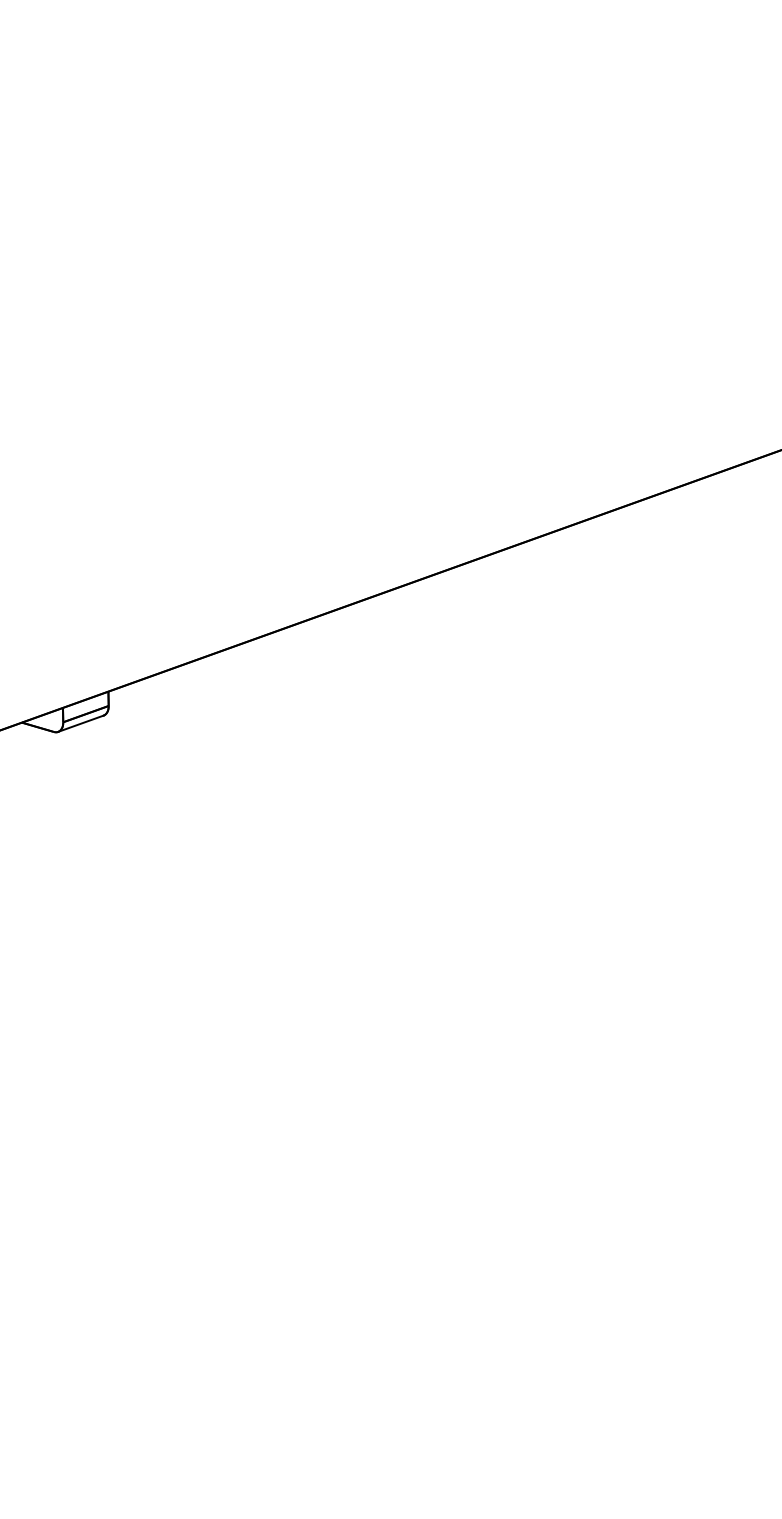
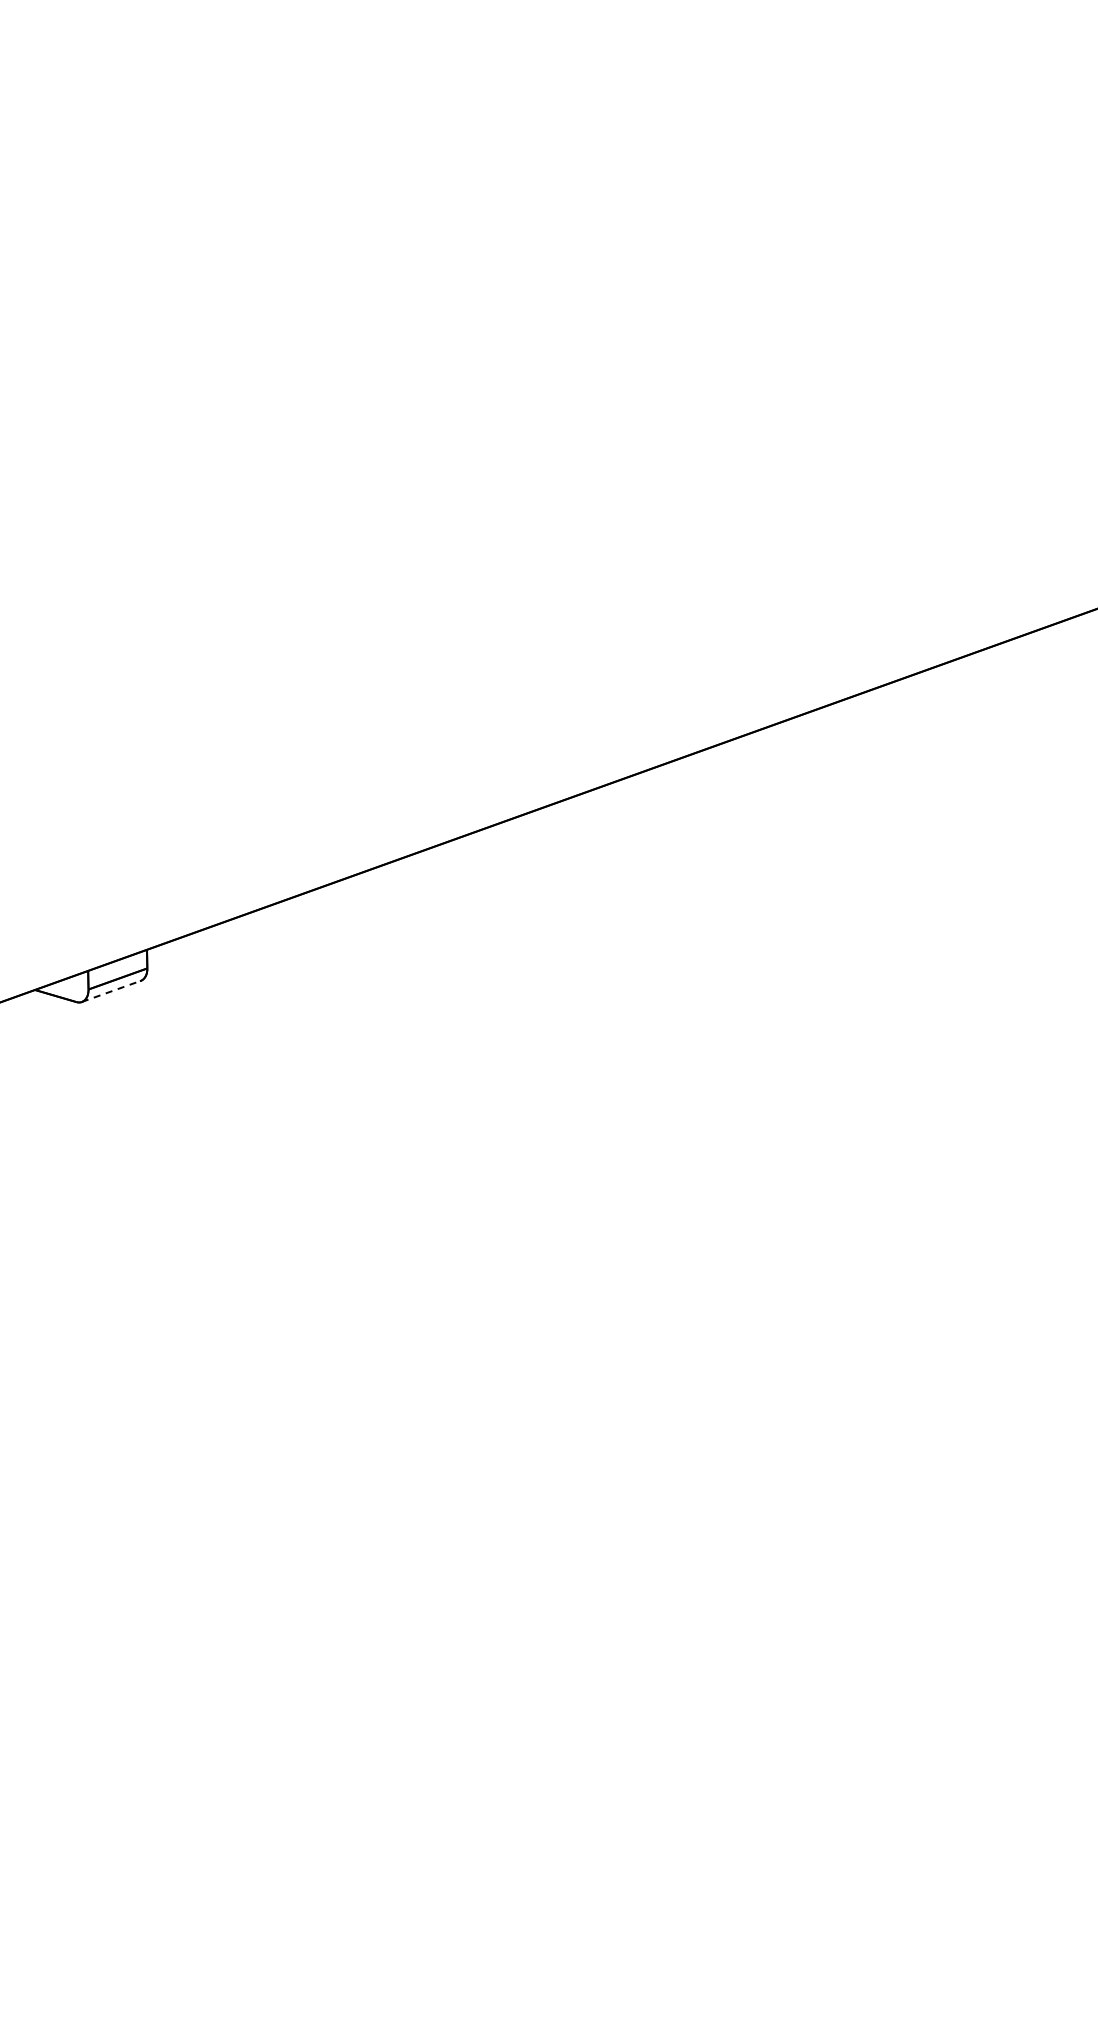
line: (81, 723) -> (111, 991), solid -> dashed

